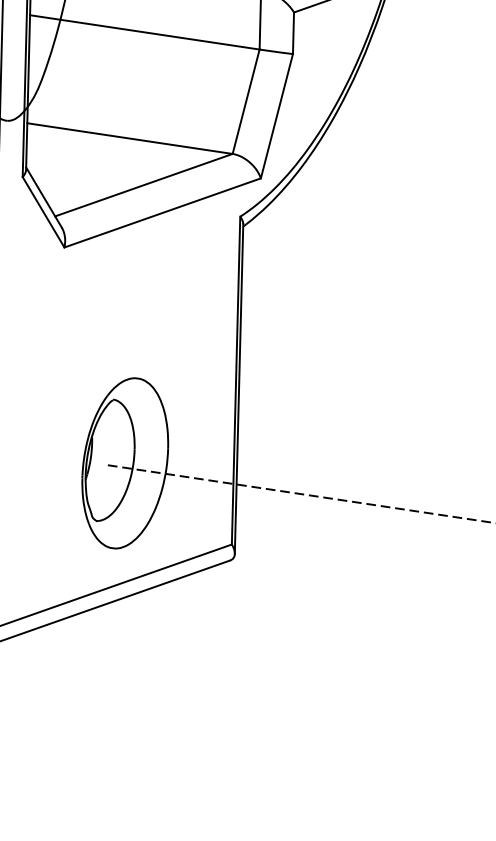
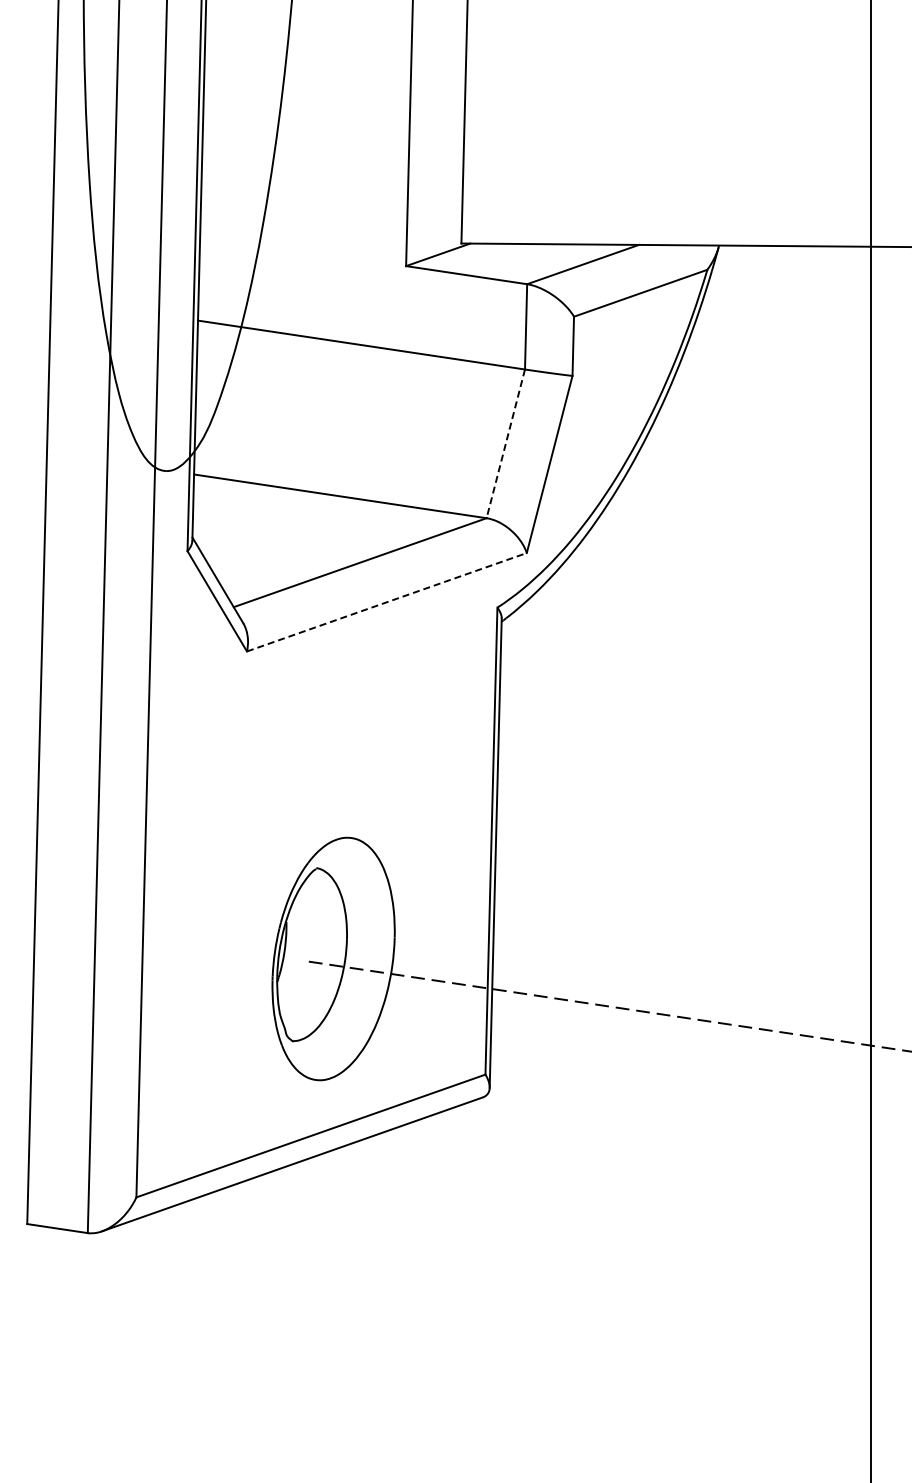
line: (245, 101) -> (505, 443), solid -> dashed
line: (163, 213) -> (387, 602), solid -> dashed

